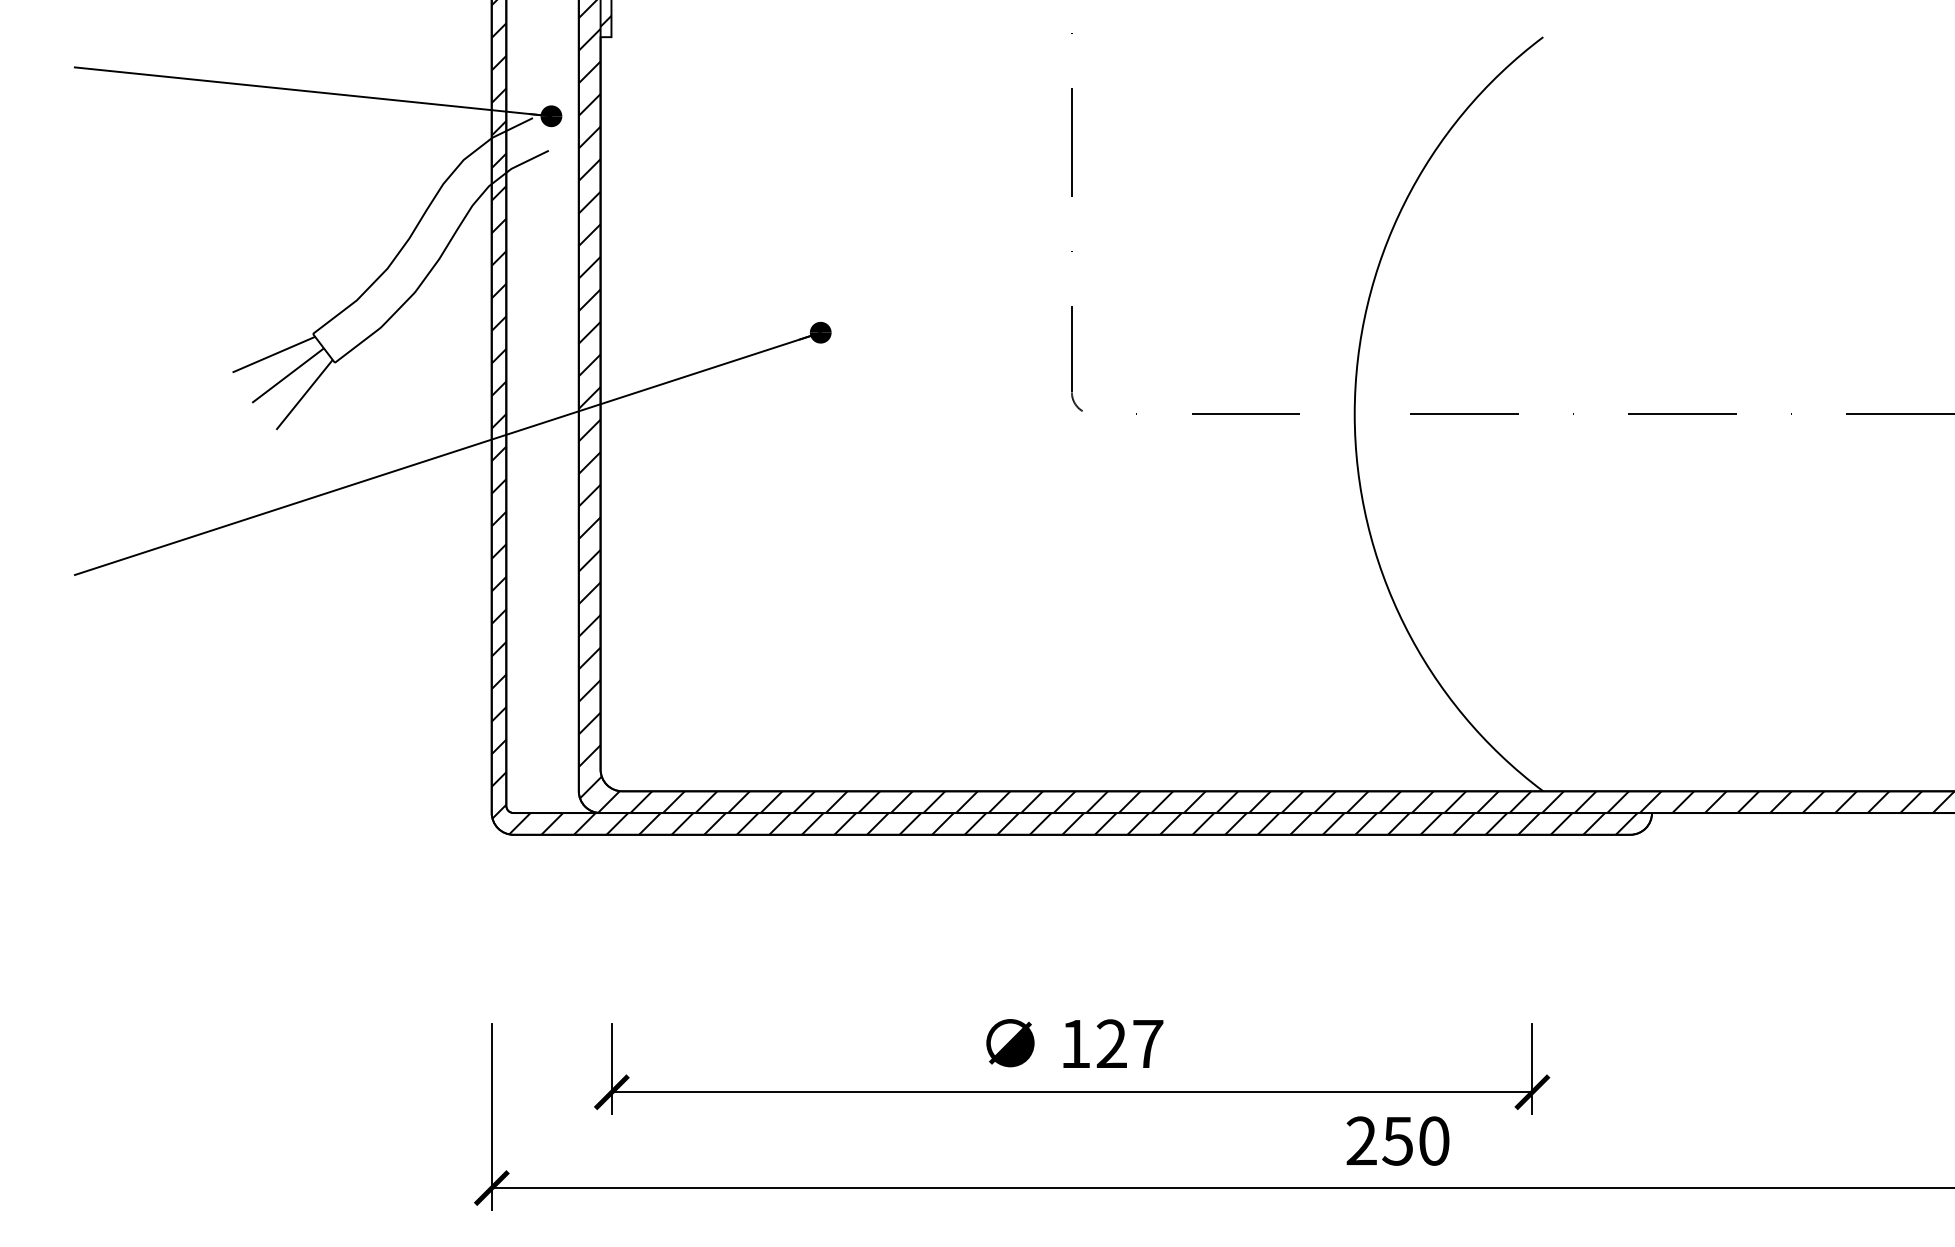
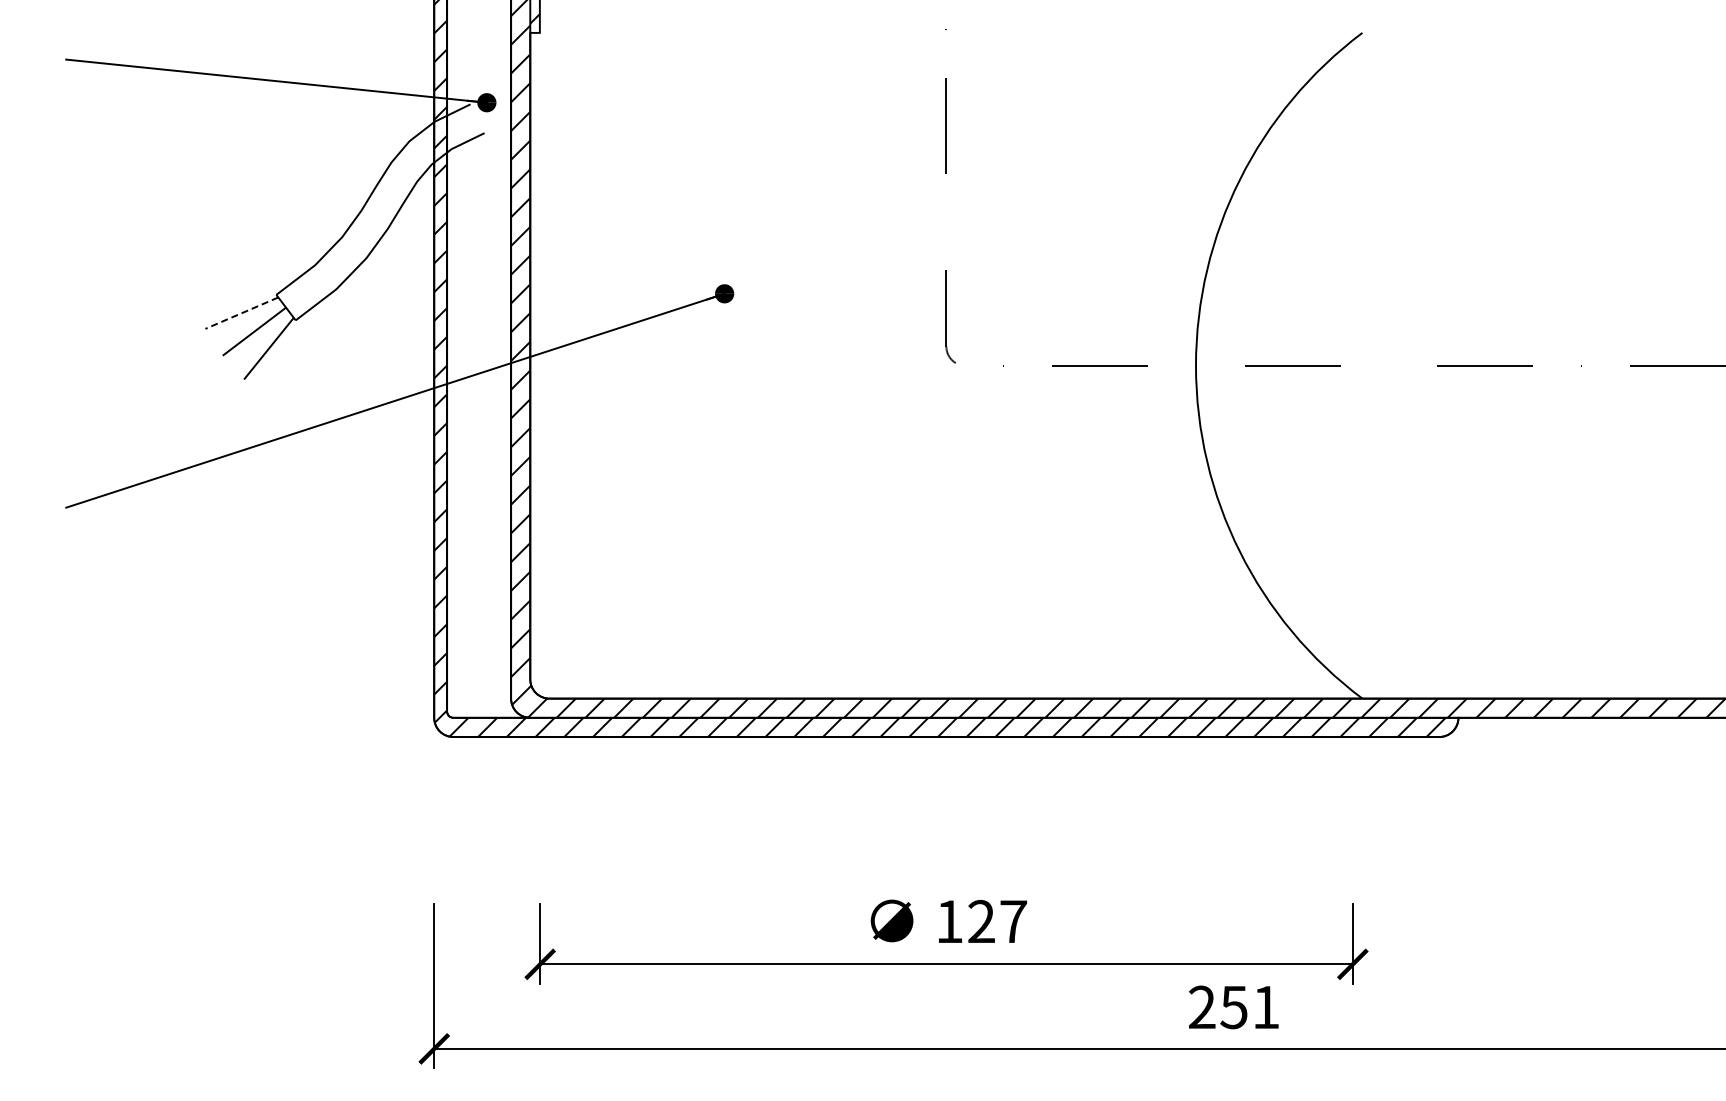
line: (273, 355) -> (241, 313), solid -> dashed
text: (1434, 1141) -> (1266, 1007), 250 -> 251

